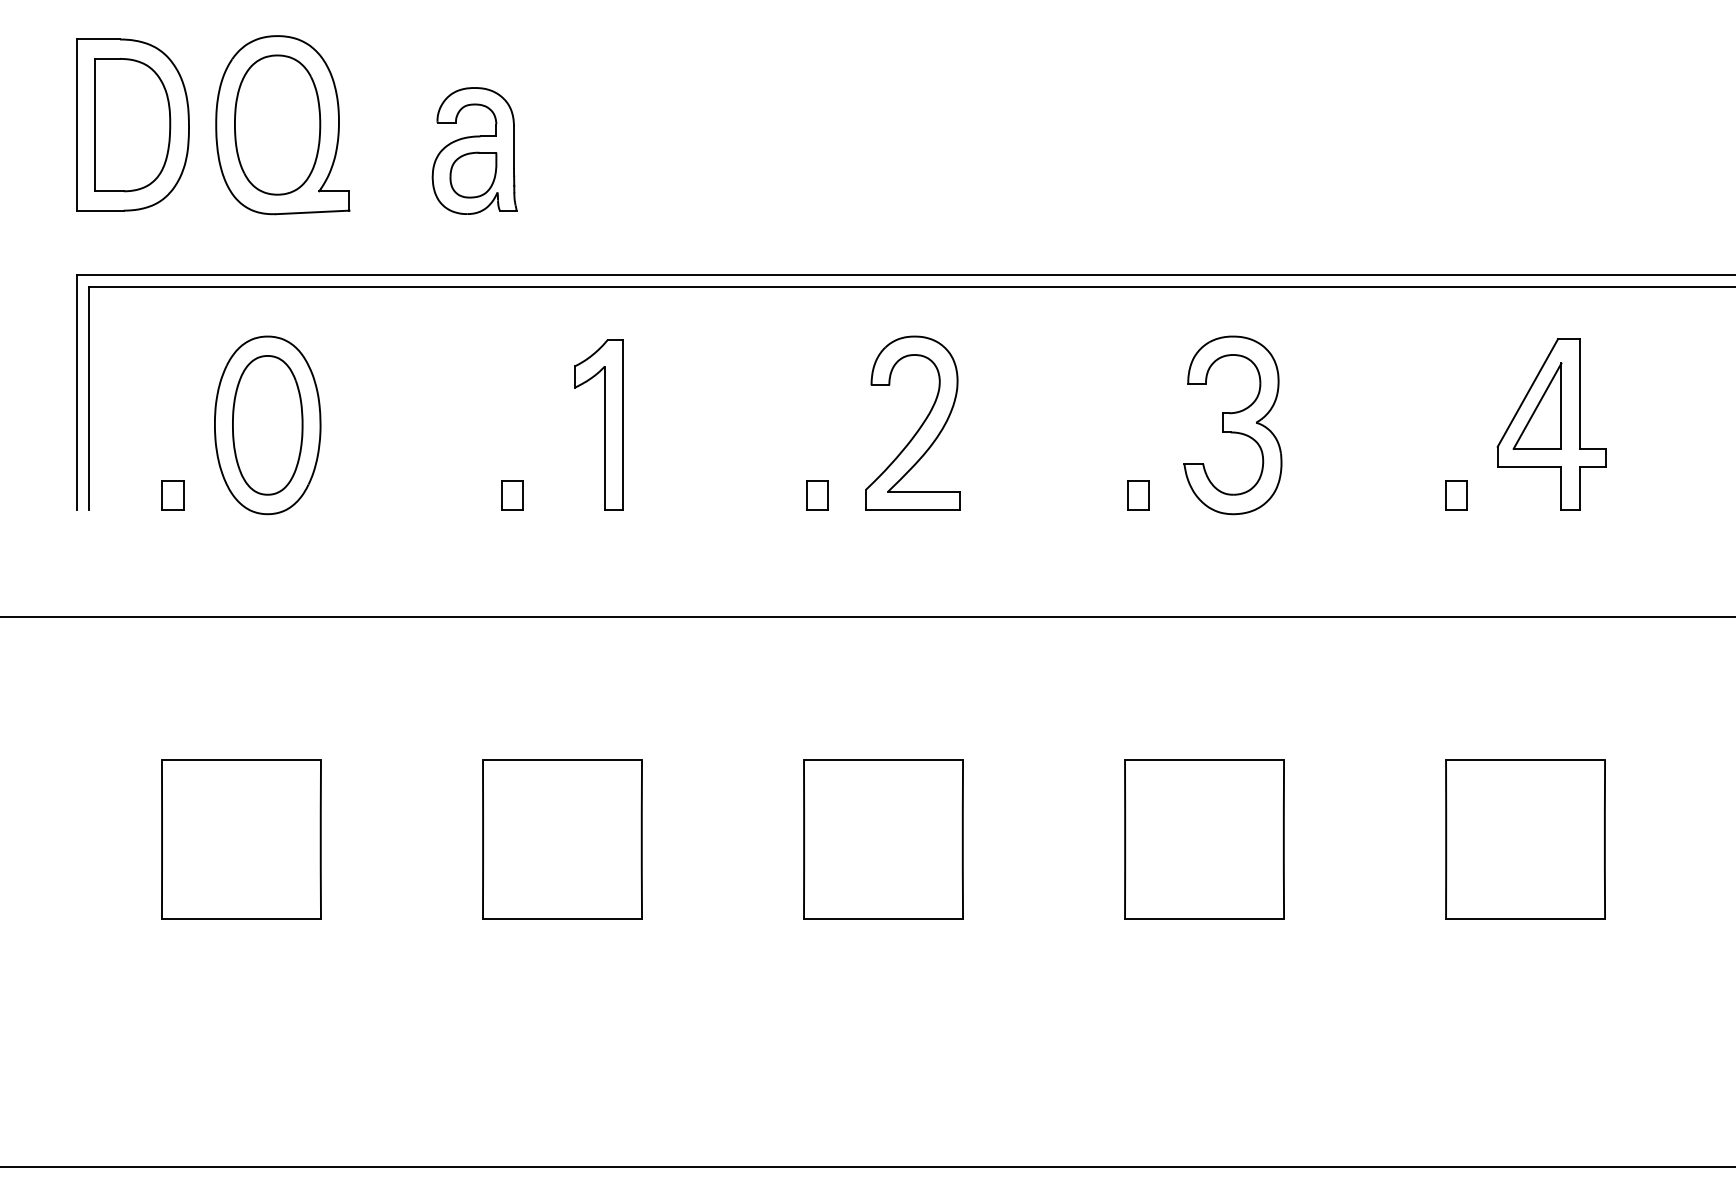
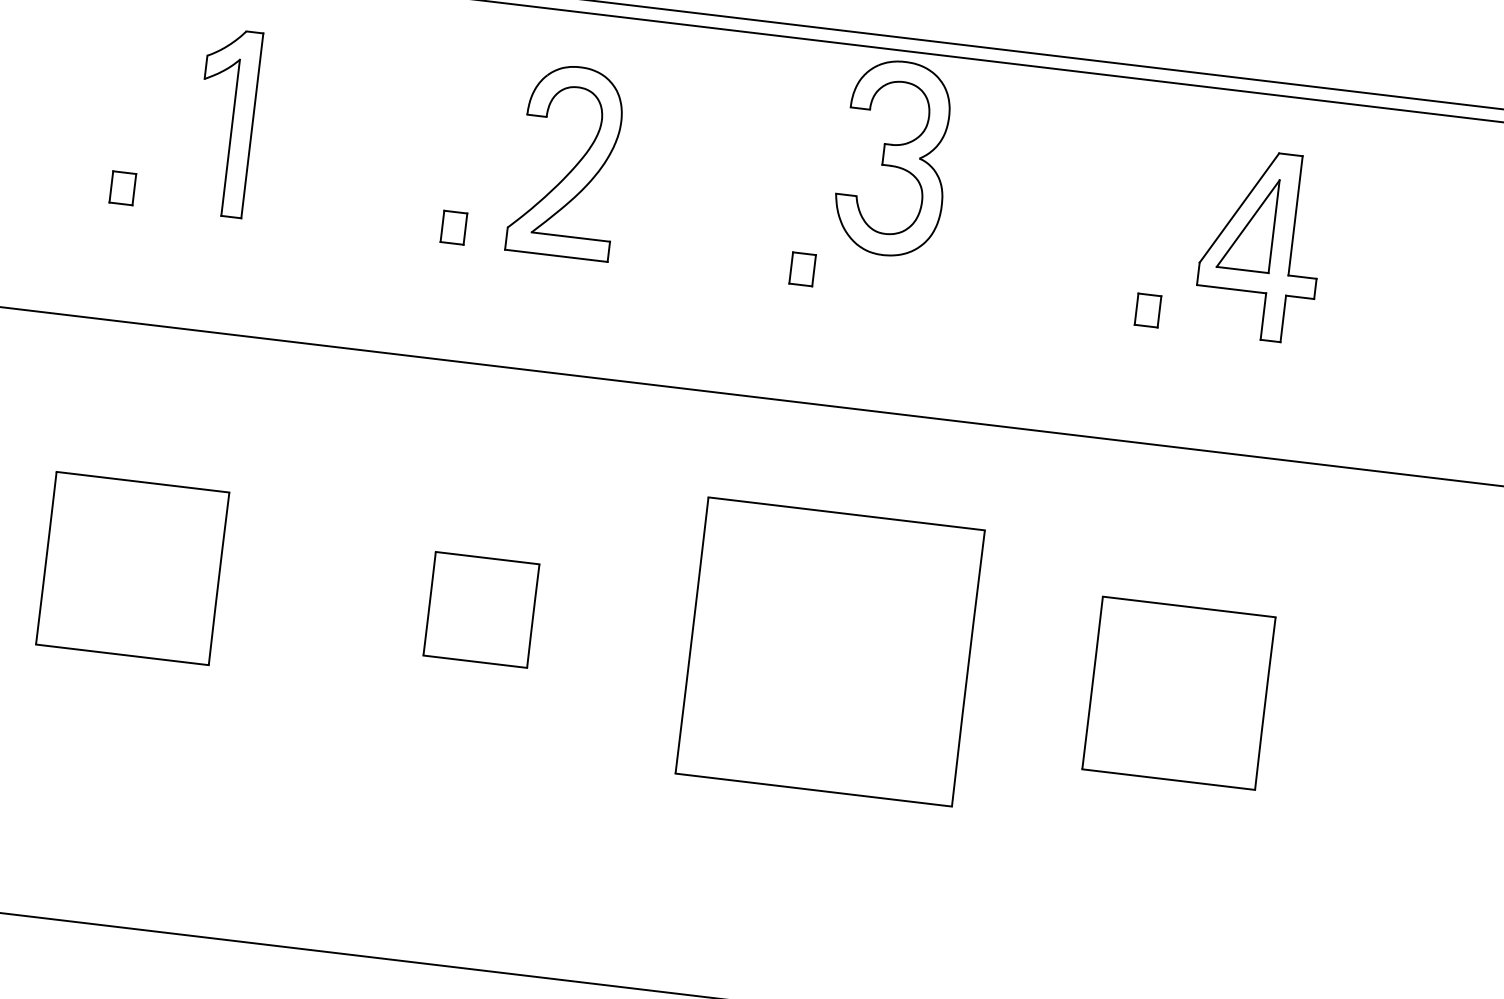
part: (1232, 425) -> (893, 158), moved
part: (883, 839) -> (481, 609), size x0.6
part: (1204, 839) -> (830, 651), size x1.6

